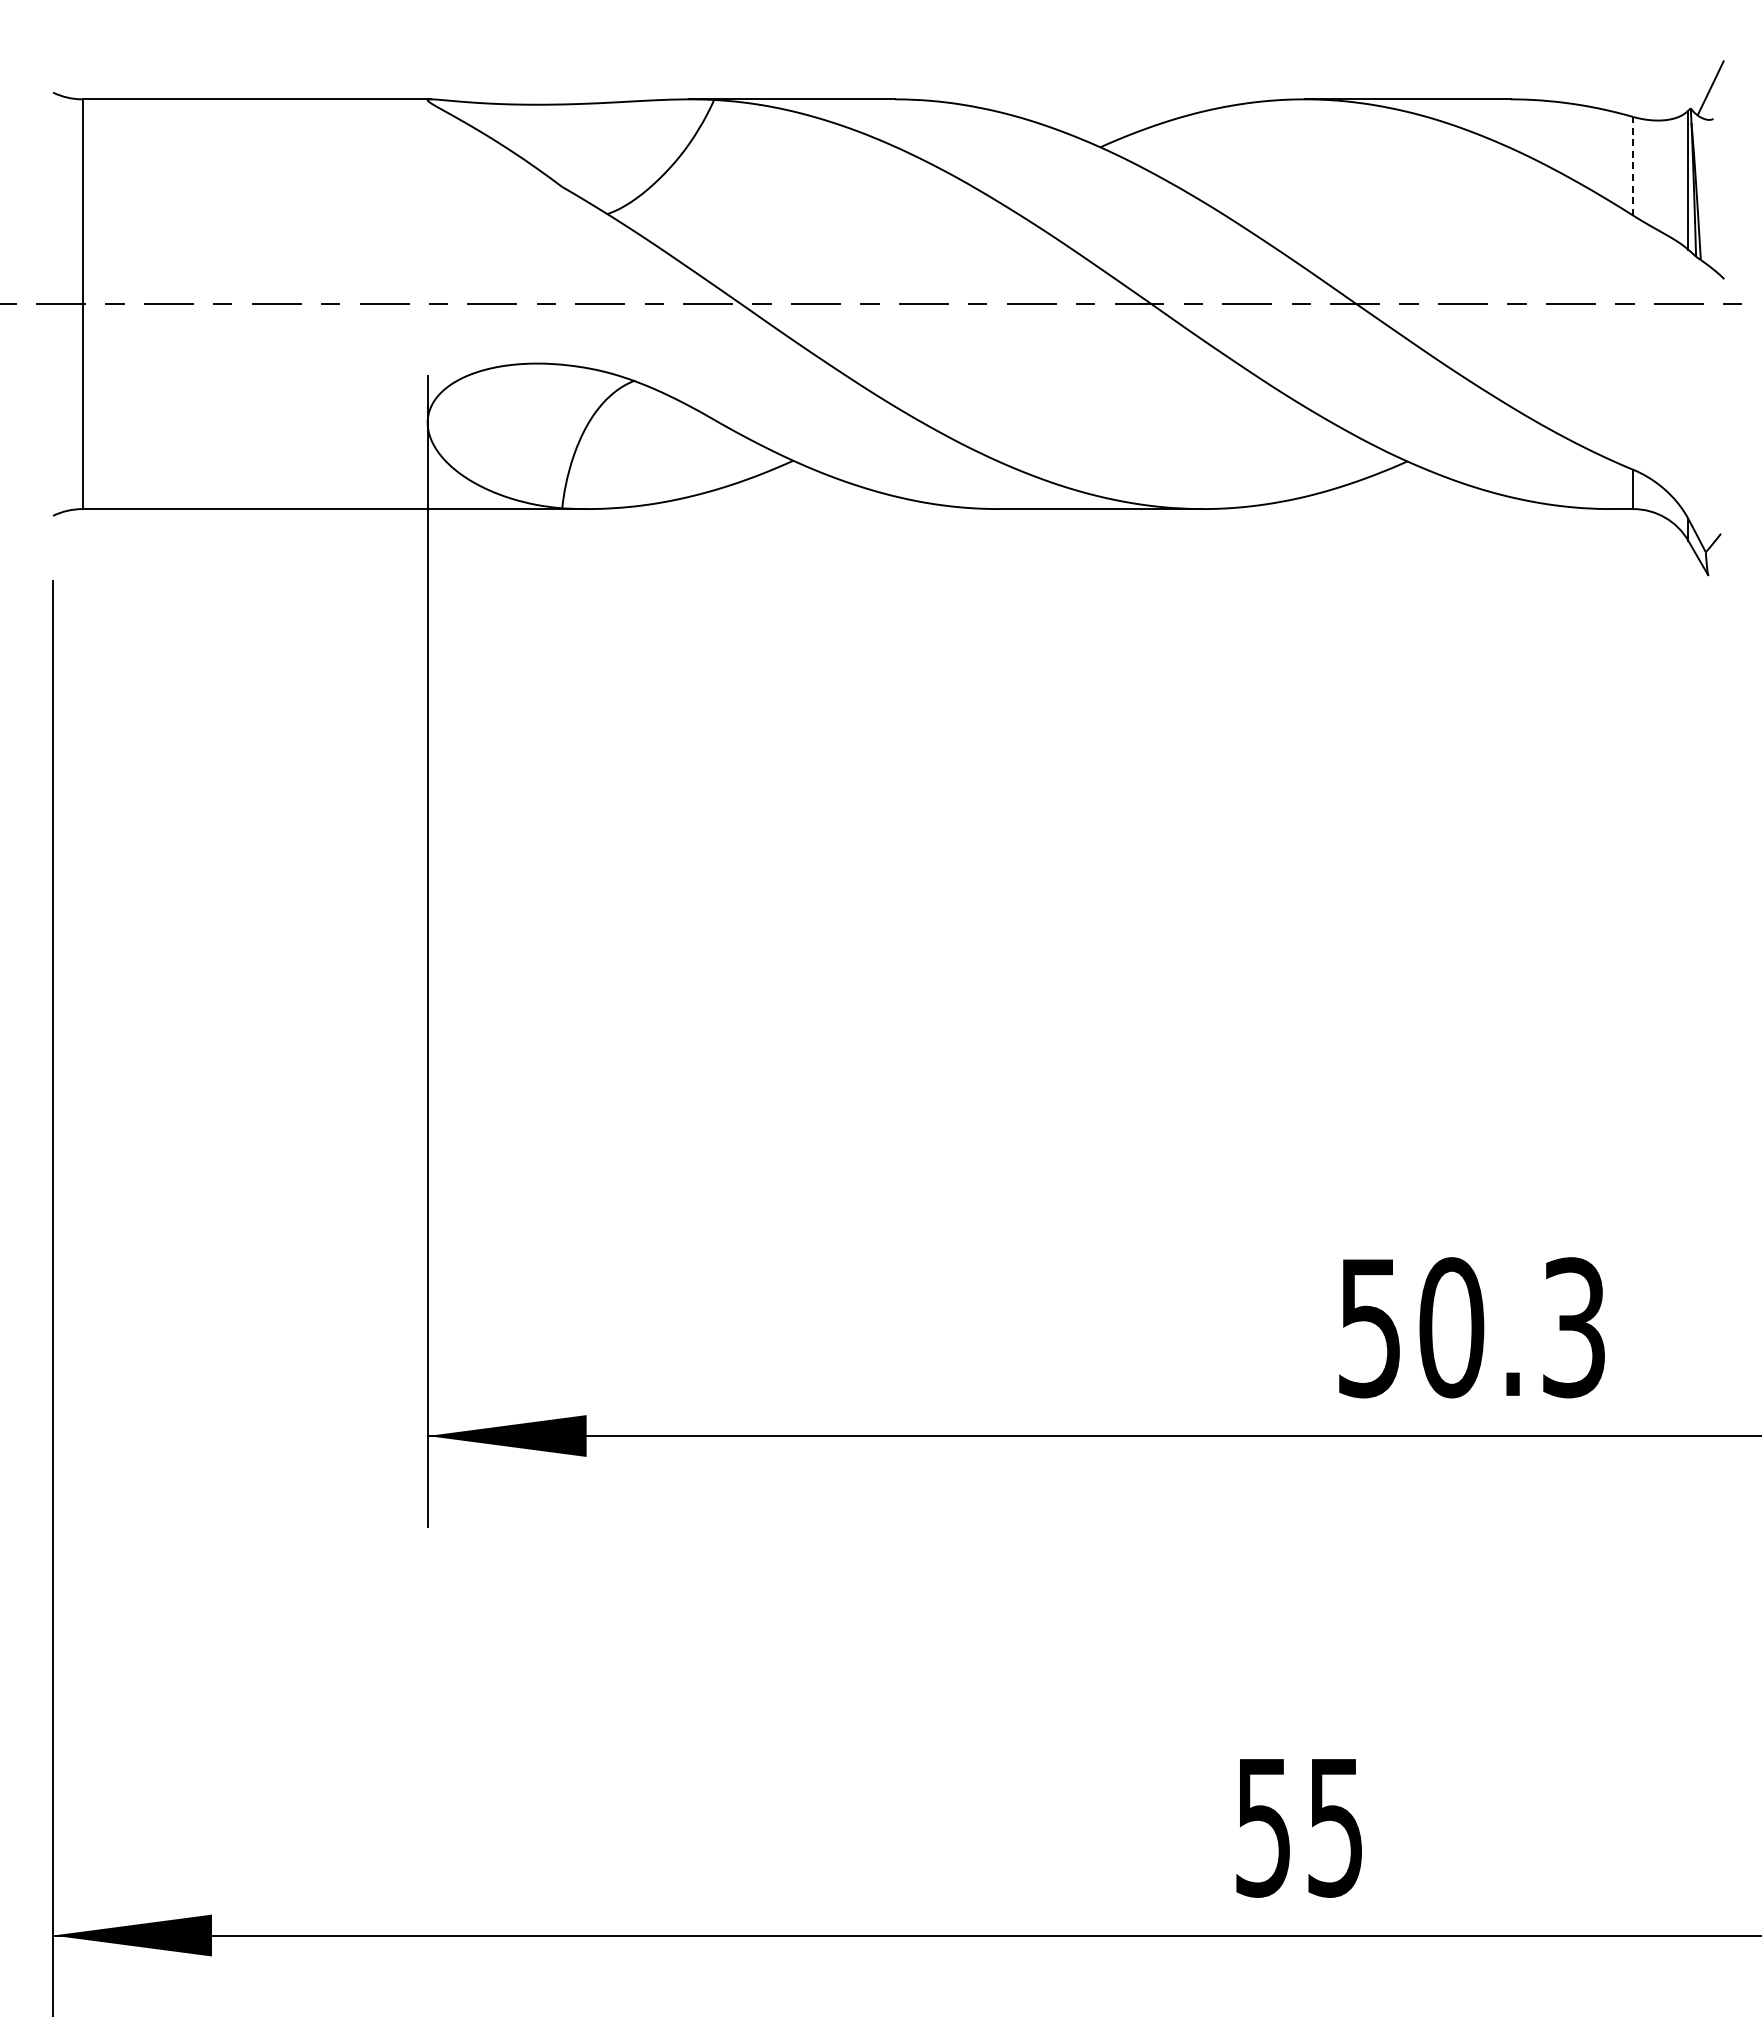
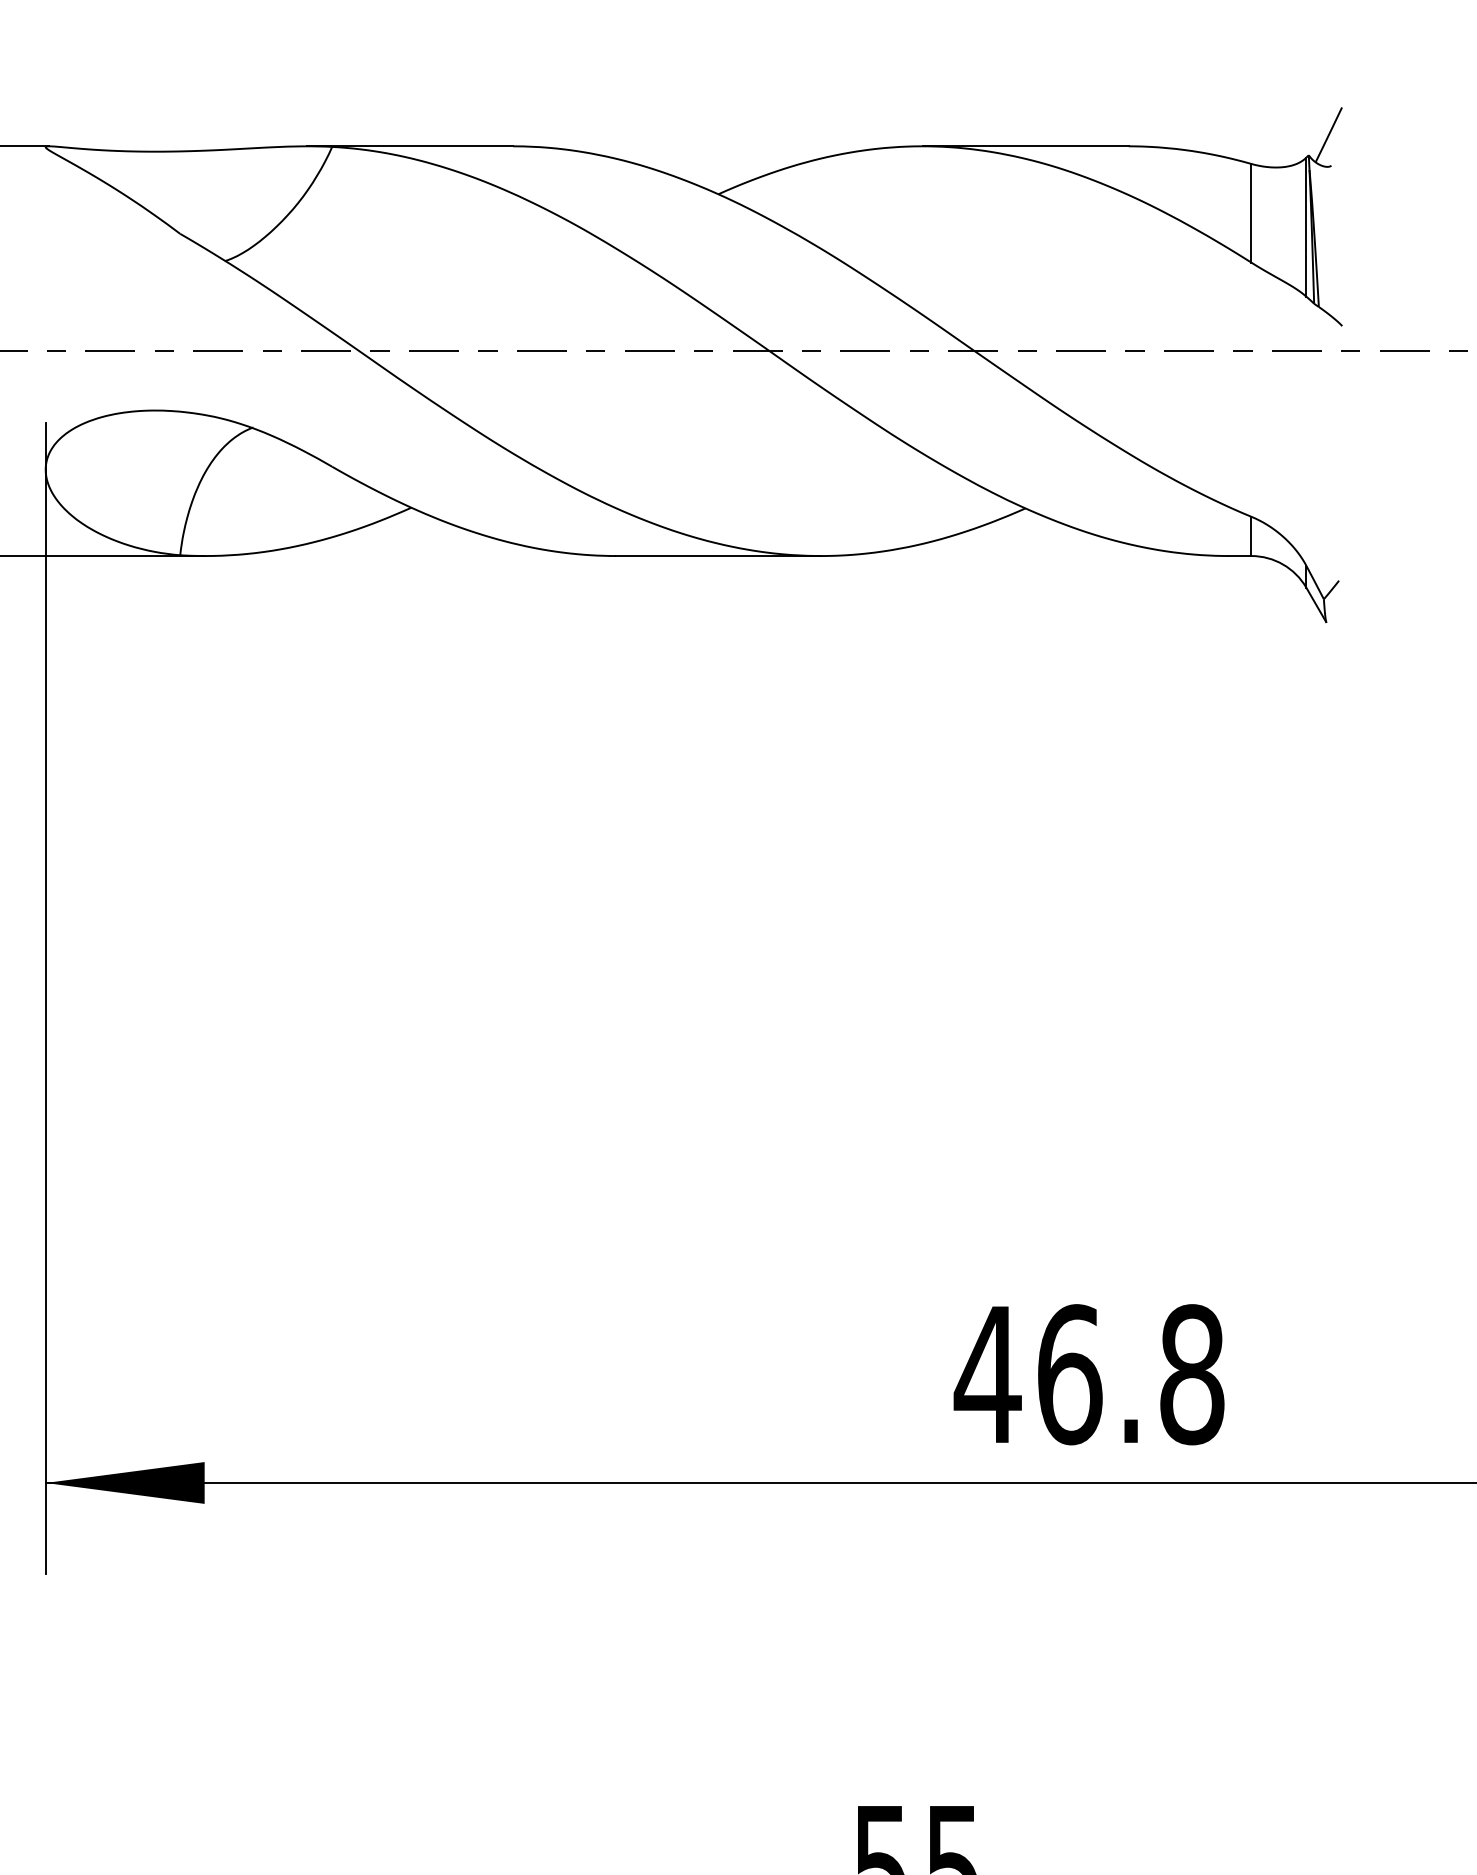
line: (1633, 165) -> (1251, 212), dashed -> solid
text: (1470, 1327) -> (1088, 1374), 50.3 -> 46.8

